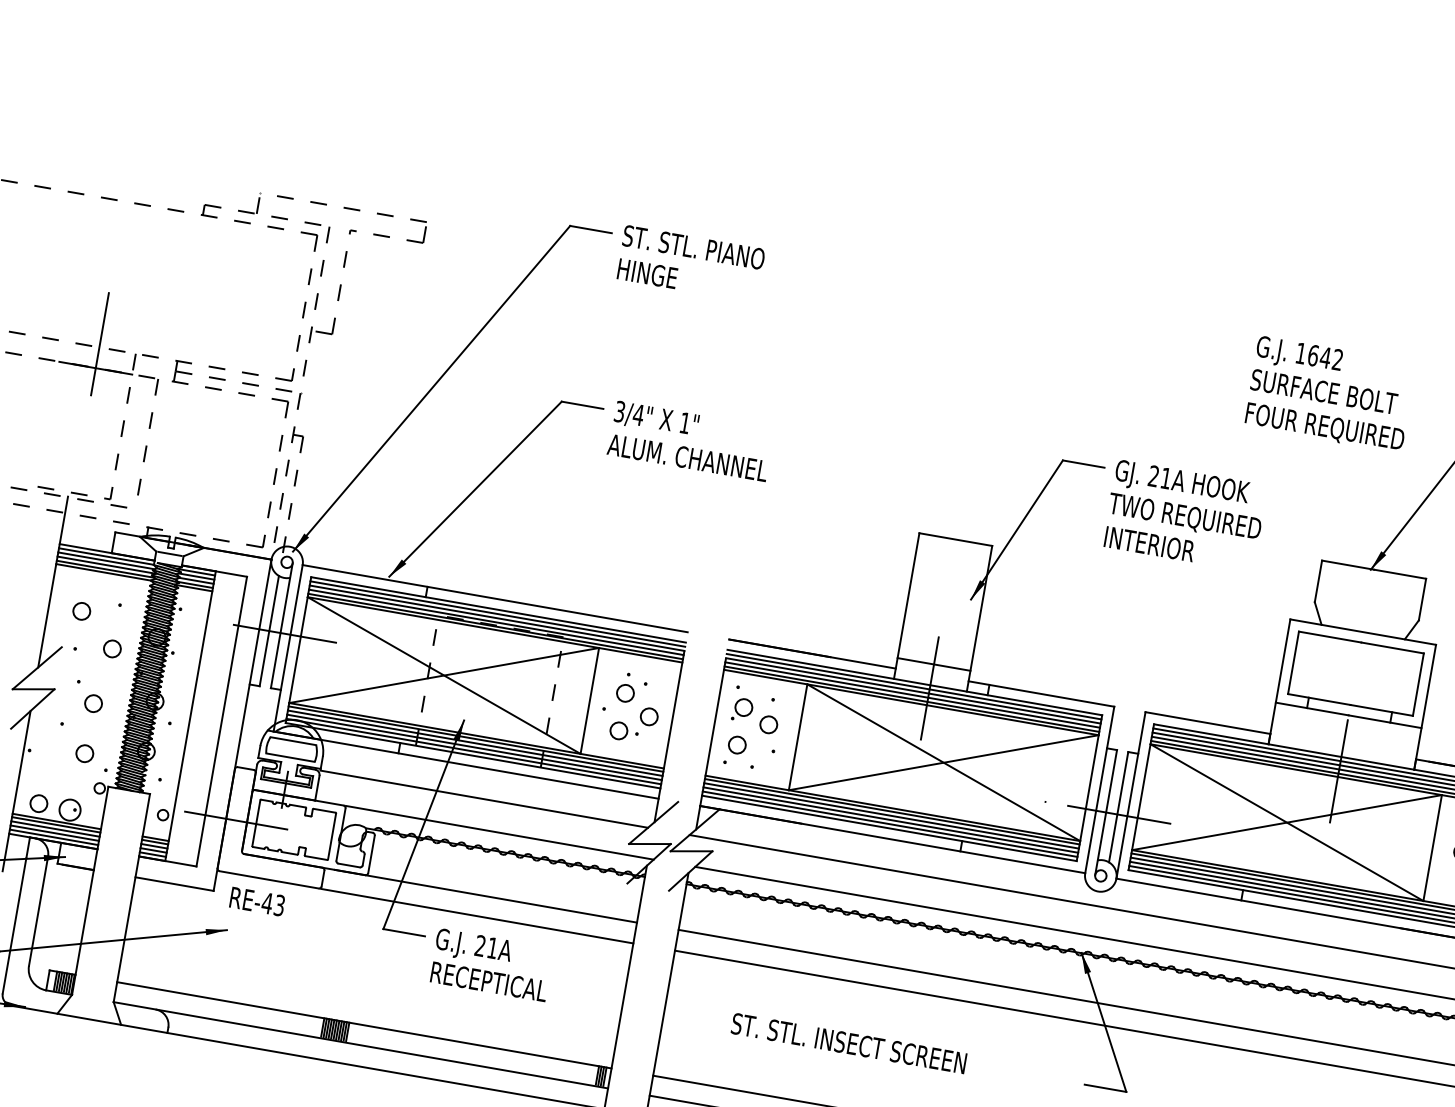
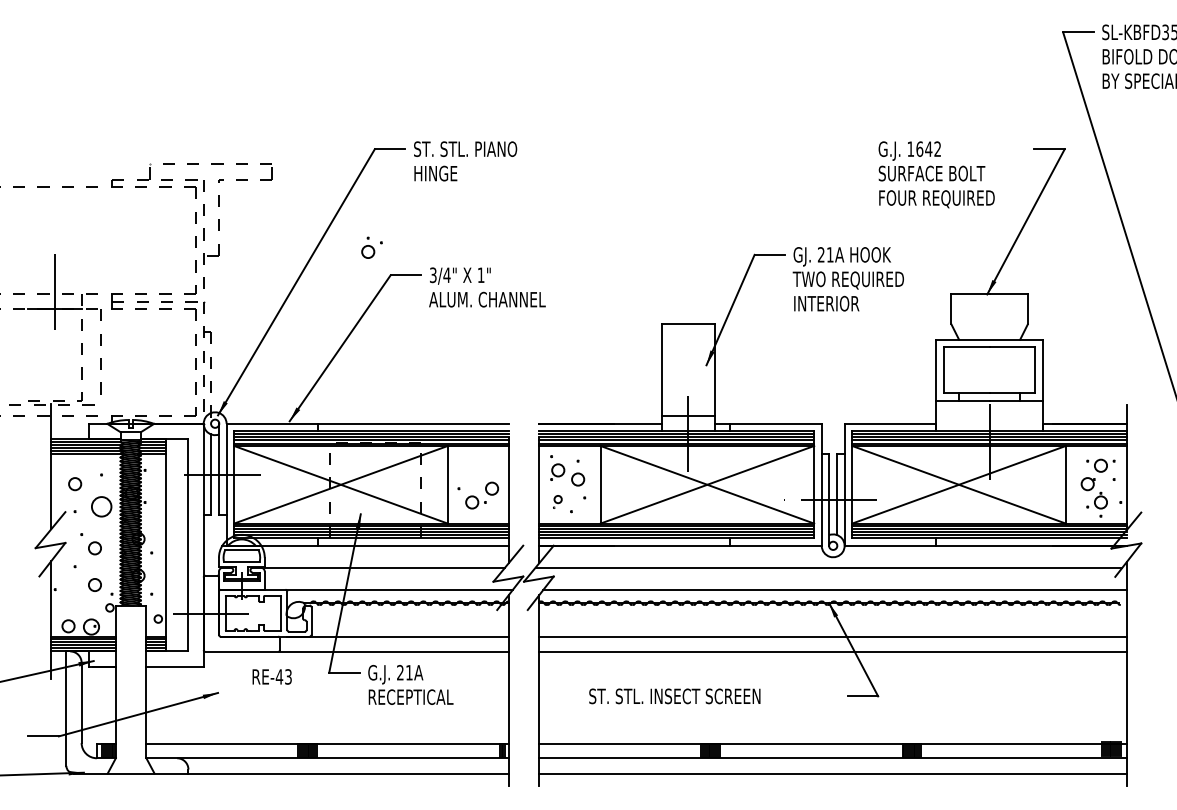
circle: (112, 649) -> (101, 507), size x1.6
part: (630, 688) -> (371, 247), moved
part: (735, 749) -> (557, 501), size x0.6
text: (256, 900) -> (271, 676), moved

